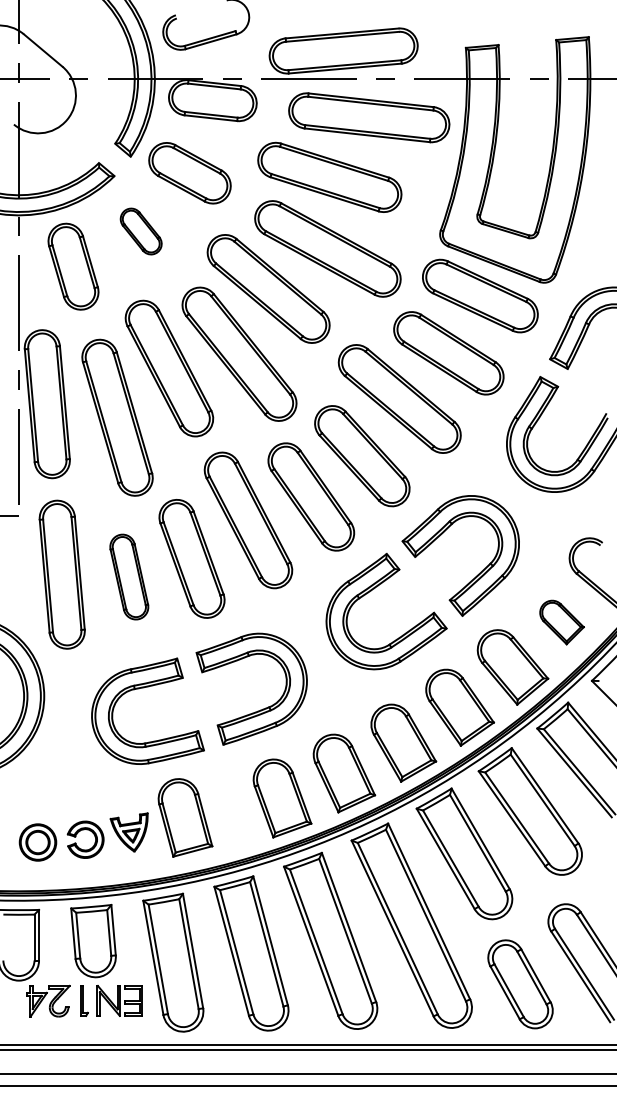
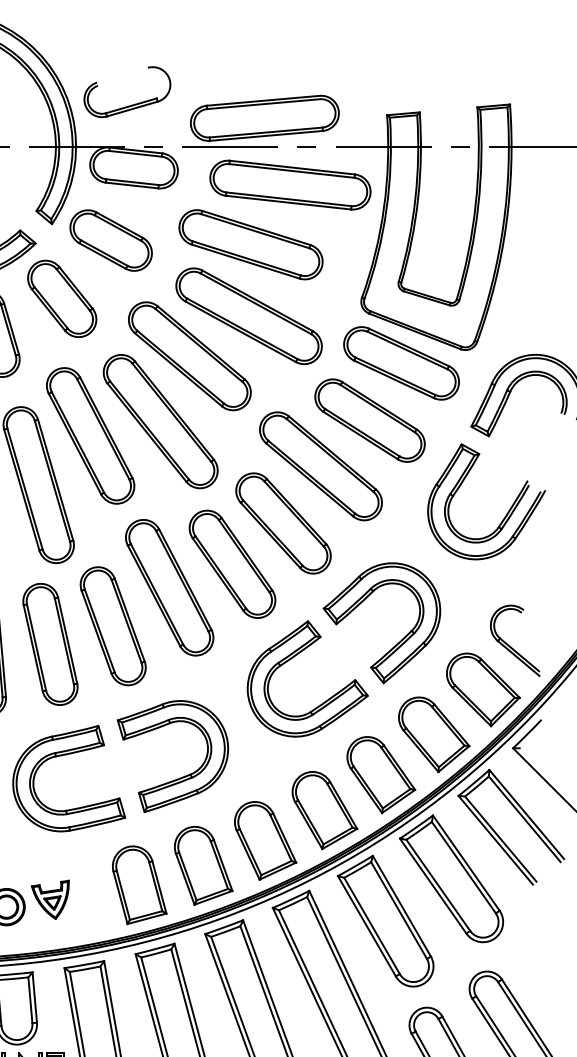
part: (141, 231) -> (62, 298), size x1.67
part: (129, 576) -> (50, 643), size x1.43
part: (561, 622) -> (482, 689), size x1.67
part: (185, 817) -> (139, 884), moved

